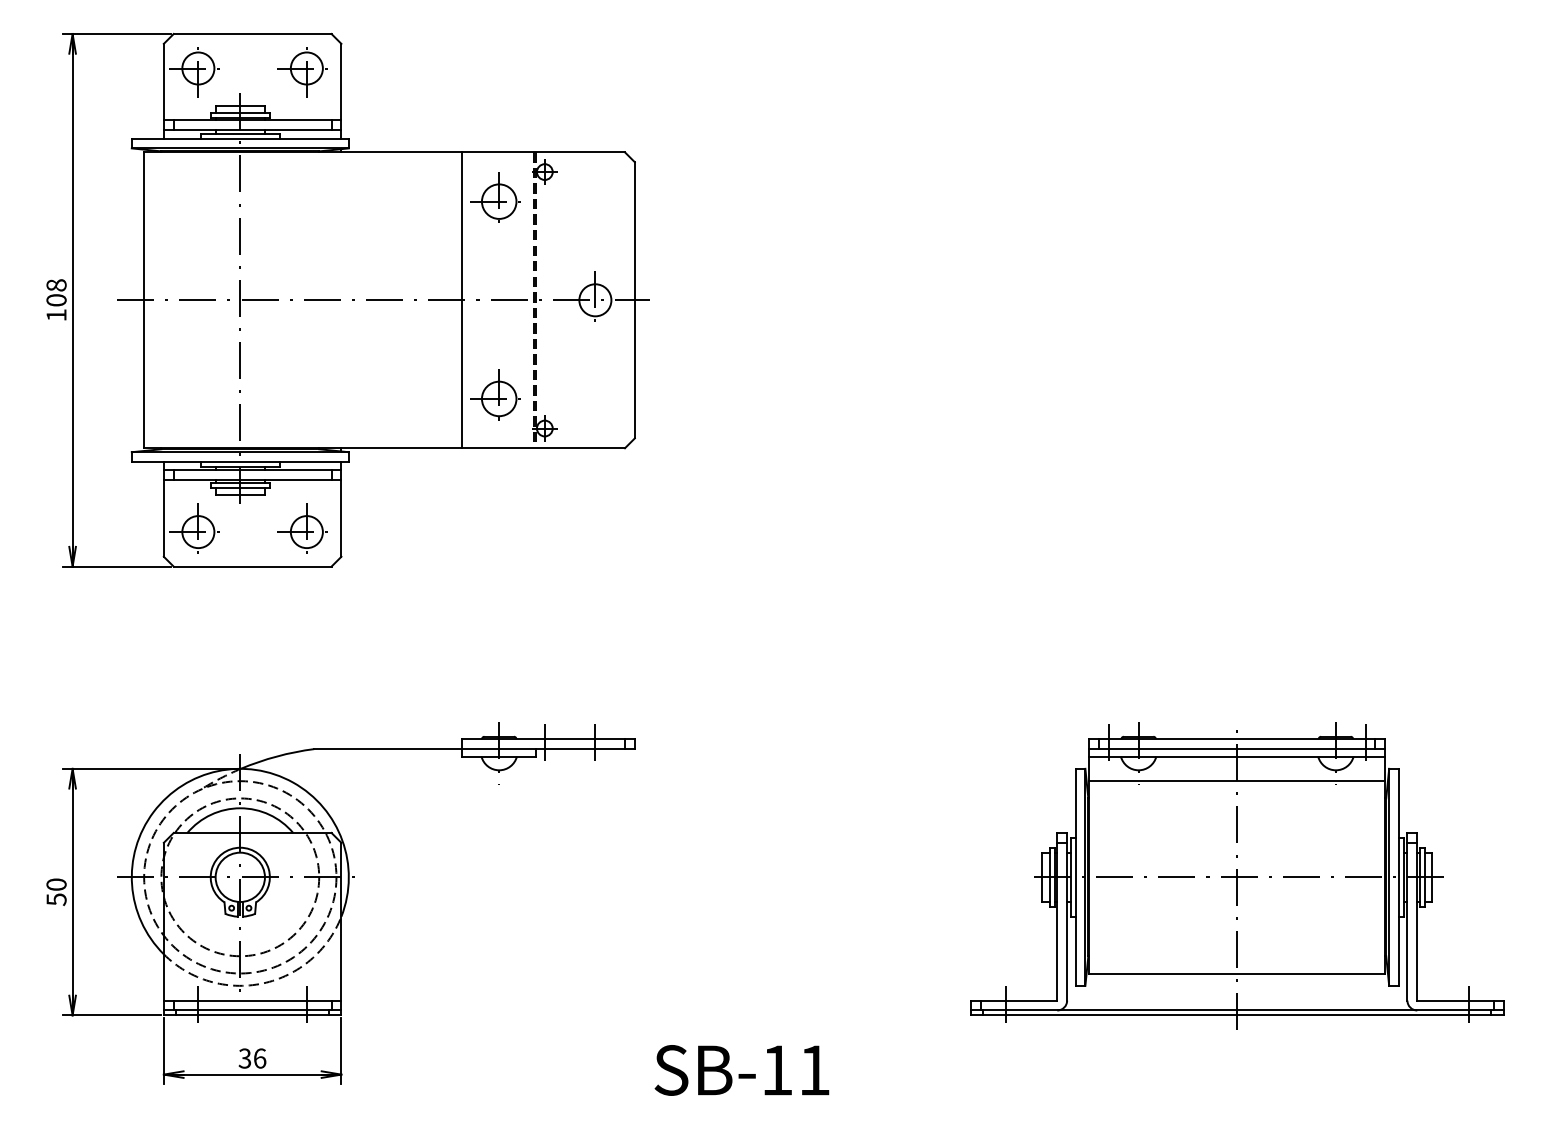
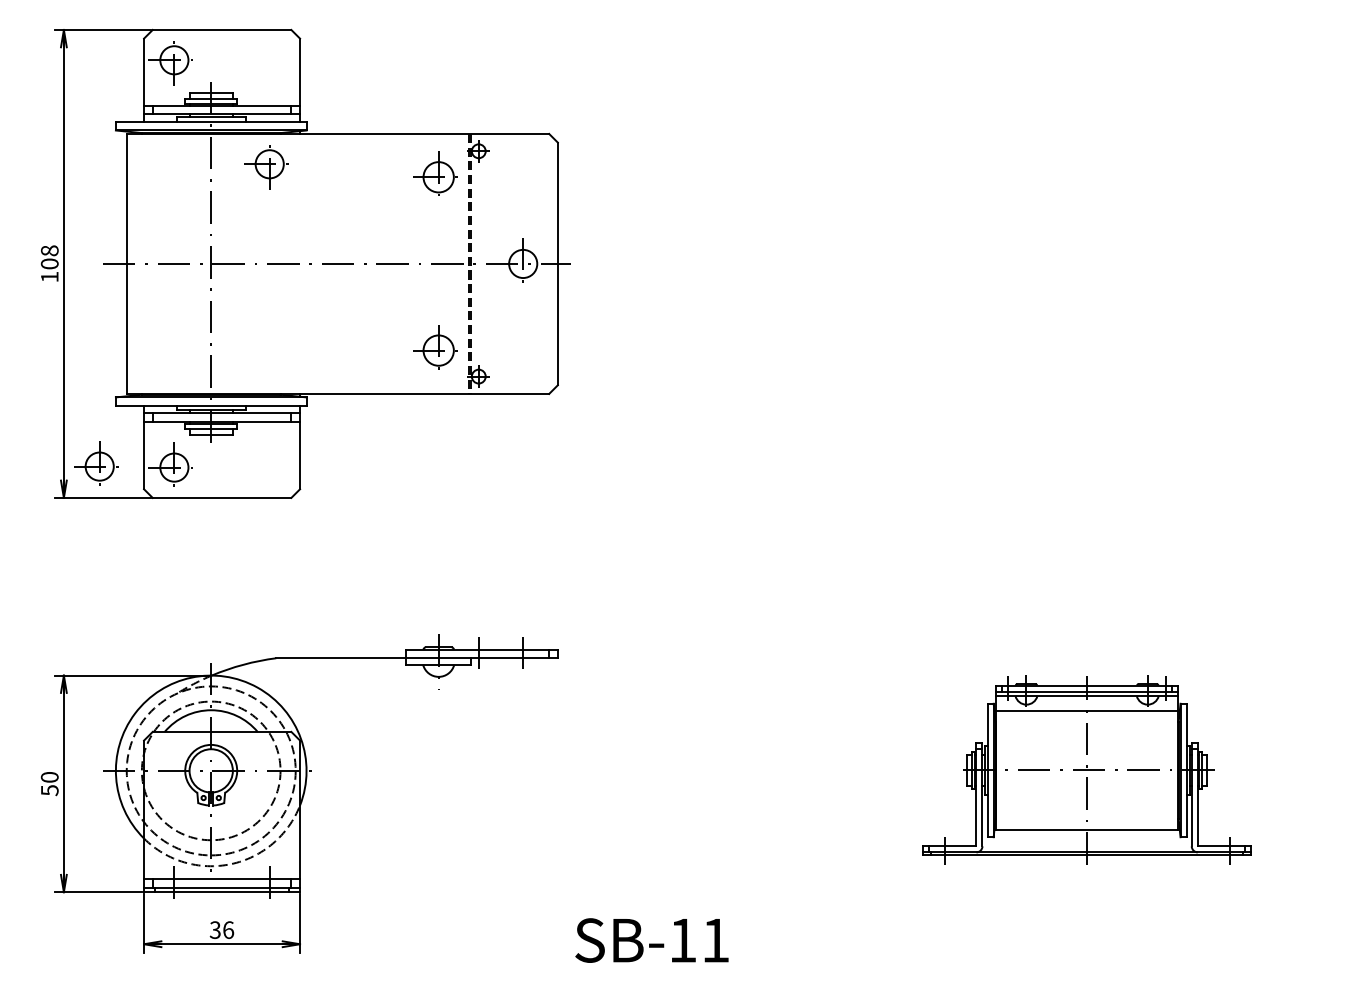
part: (303, 72) -> (266, 167), moved
line: (462, 299) -> (406, 263), removed
part: (303, 528) -> (96, 463), moved
part: (1236, 875) -> (1086, 769), size x0.7

